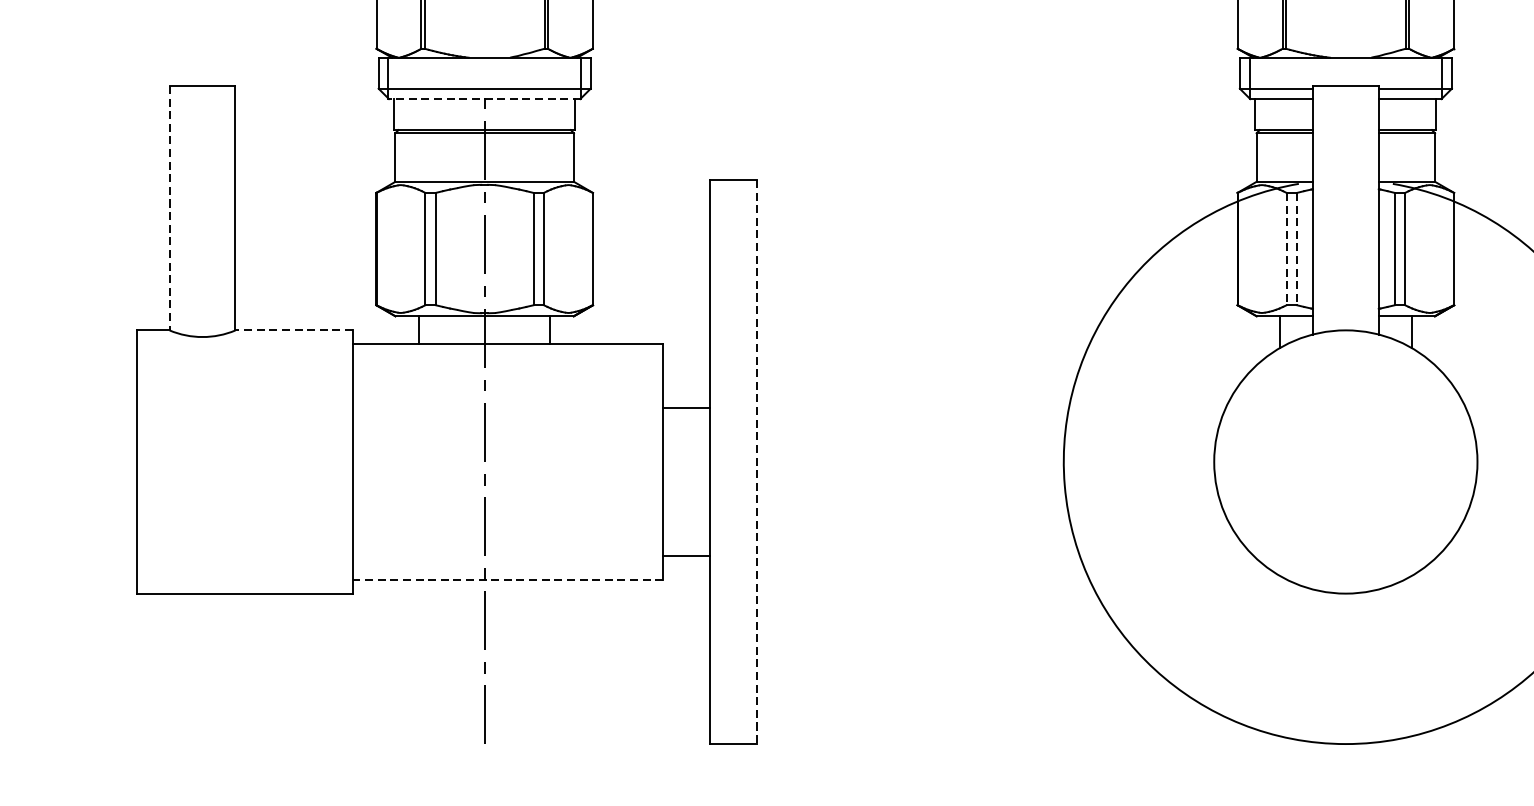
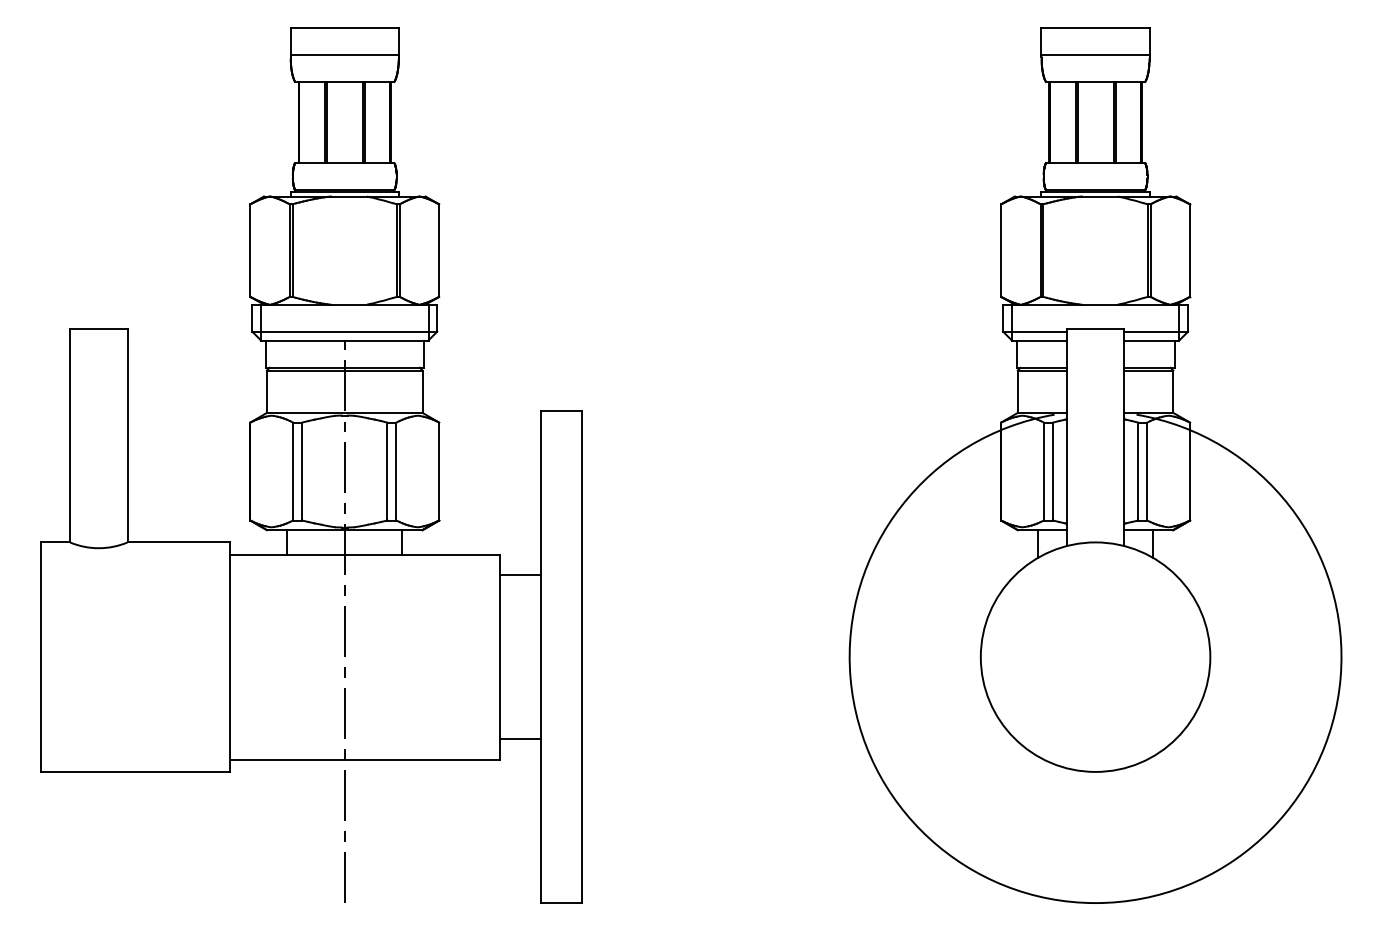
line: (484, 98) -> (344, 340), dashed -> solid
line: (170, 207) -> (70, 435), dashed -> solid
line: (1286, 249) -> (1043, 471), dashed -> solid
line: (1297, 249) -> (1053, 471), dashed -> solid
line: (293, 330) -> (178, 542), dashed -> solid
line: (686, 408) -> (520, 575), moved
line: (757, 462) -> (582, 657), dashed -> solid
line: (507, 579) -> (364, 759), dashed -> solid

